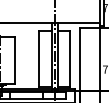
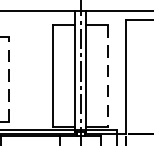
line: (70, 59) -> (109, 77), solid -> dashed
line: (15, 60) -> (9, 79), solid -> dashed

